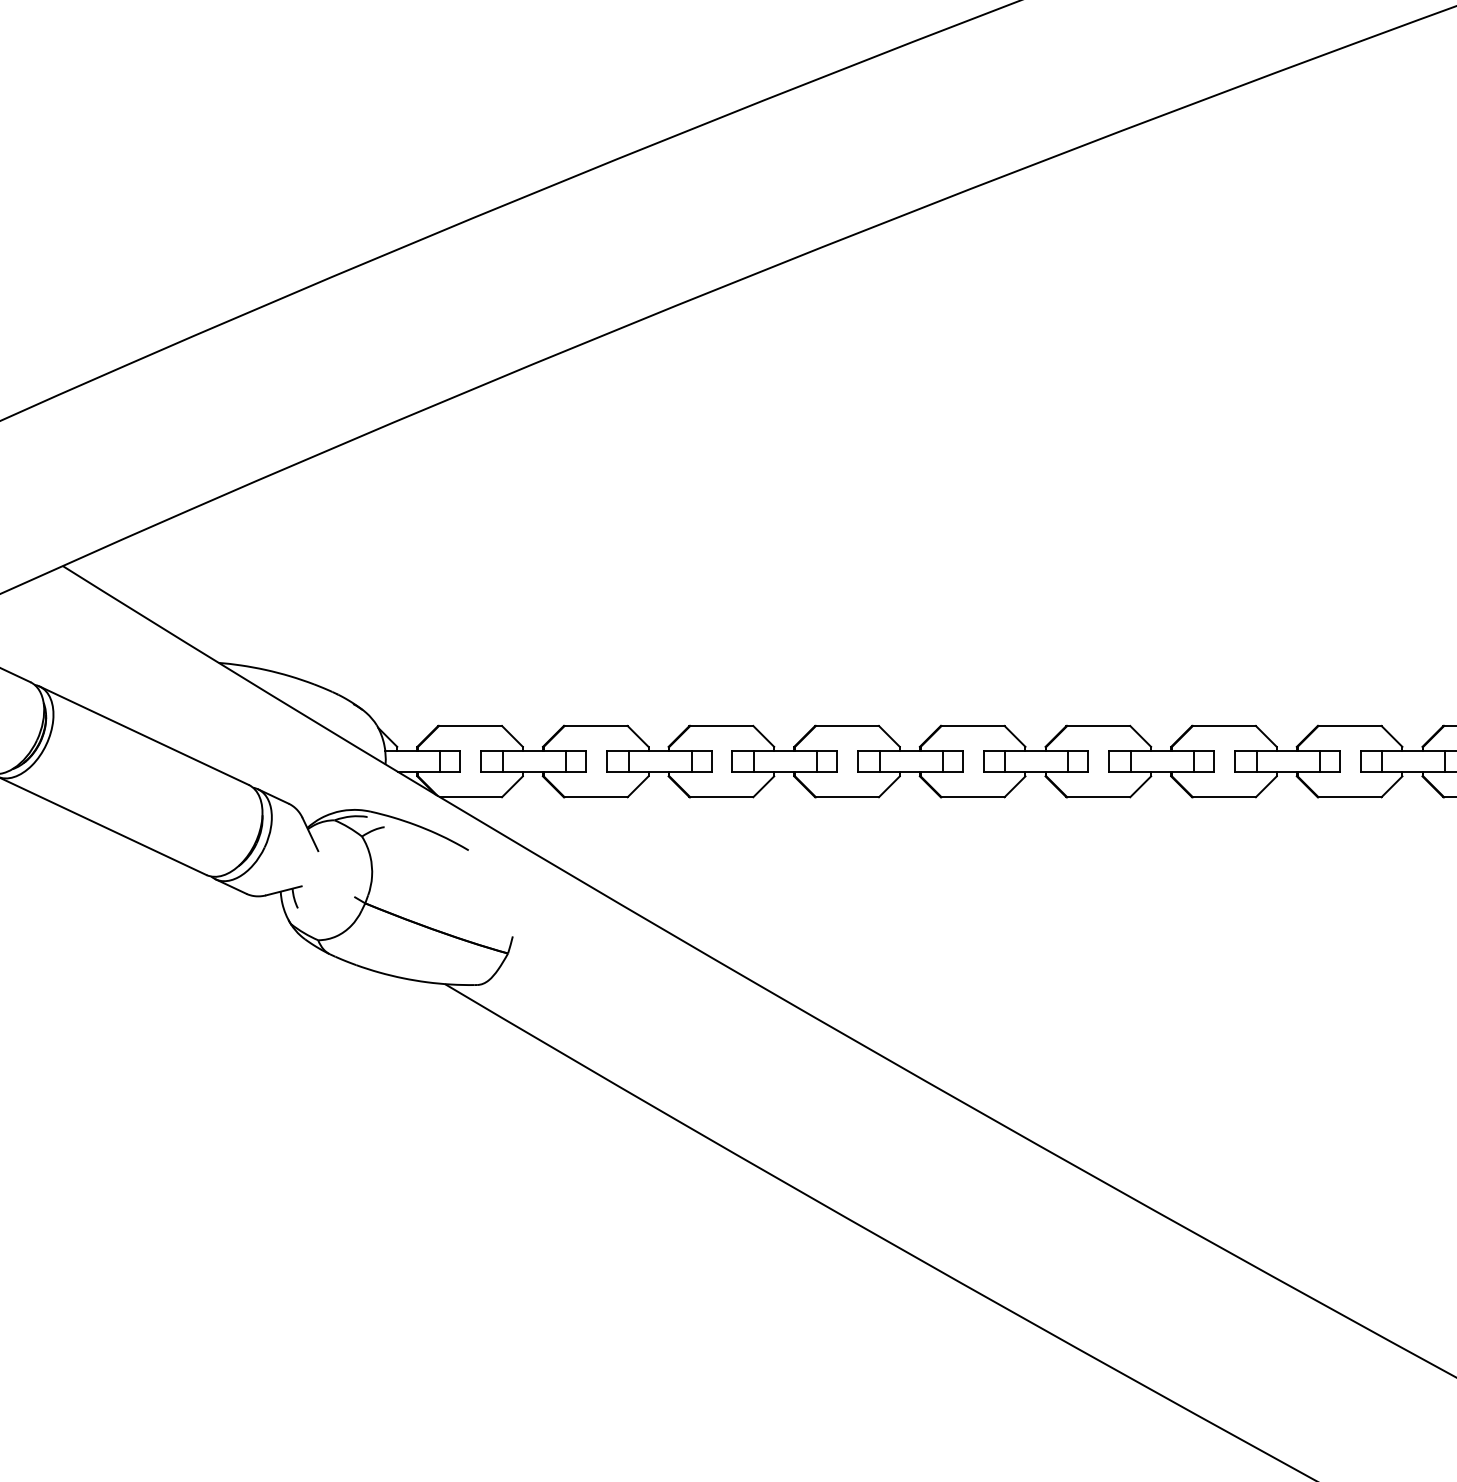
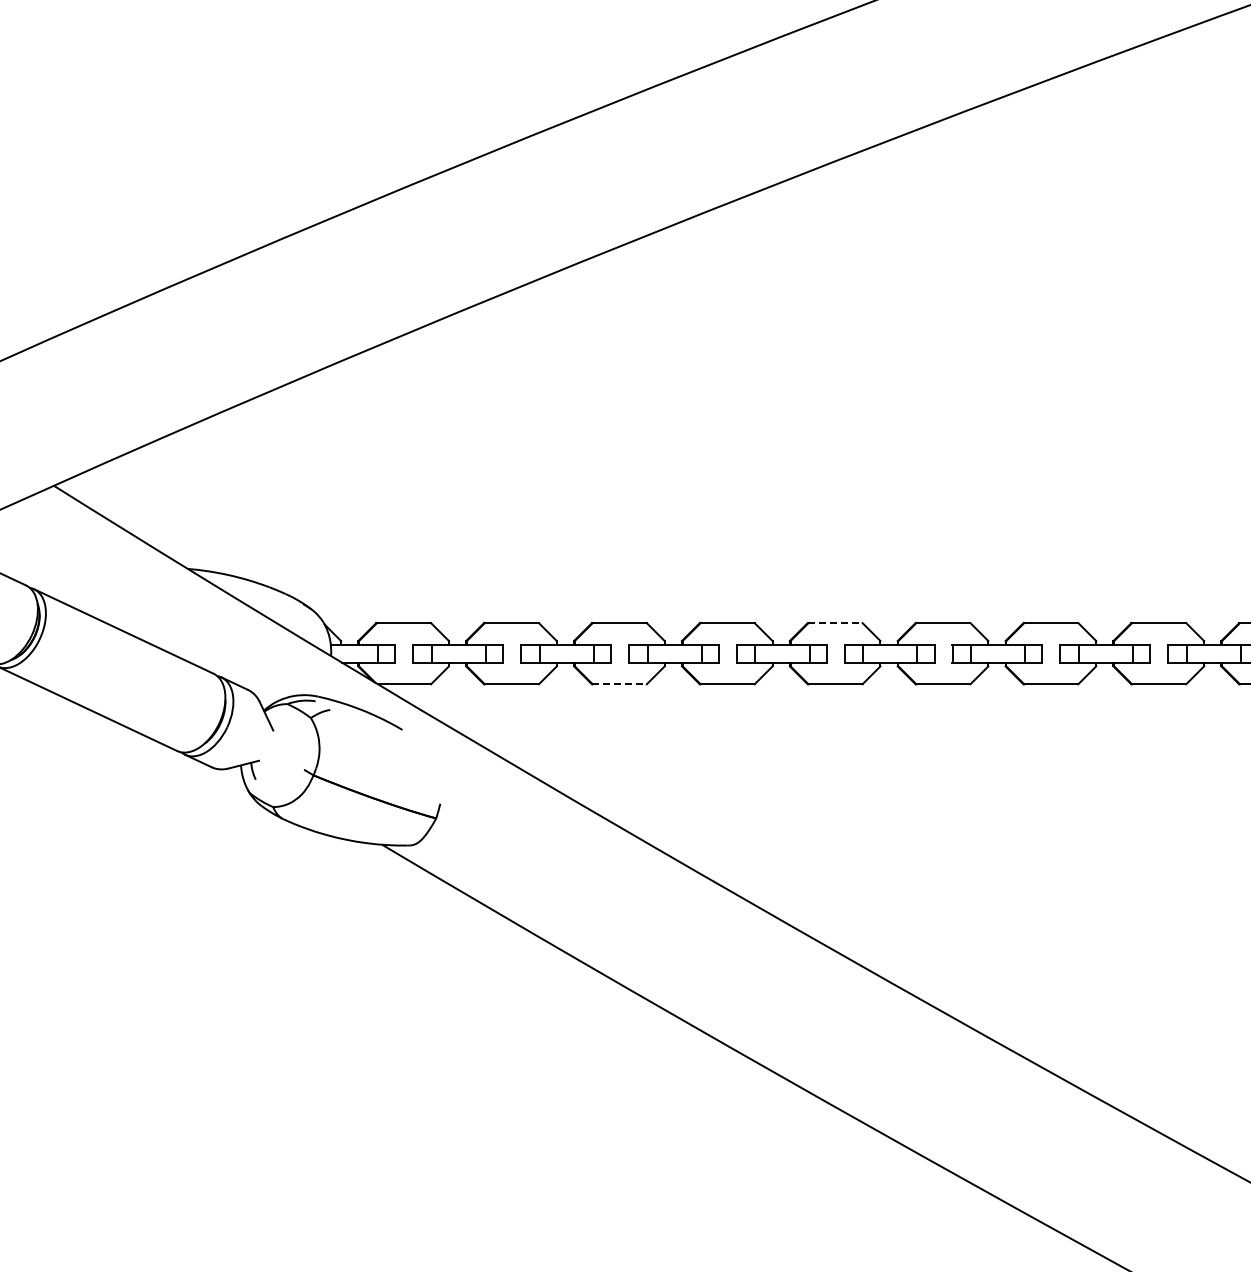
line: (973, 726) -> (835, 623), solid -> dashed
line: (721, 797) -> (619, 684), solid -> dashed

